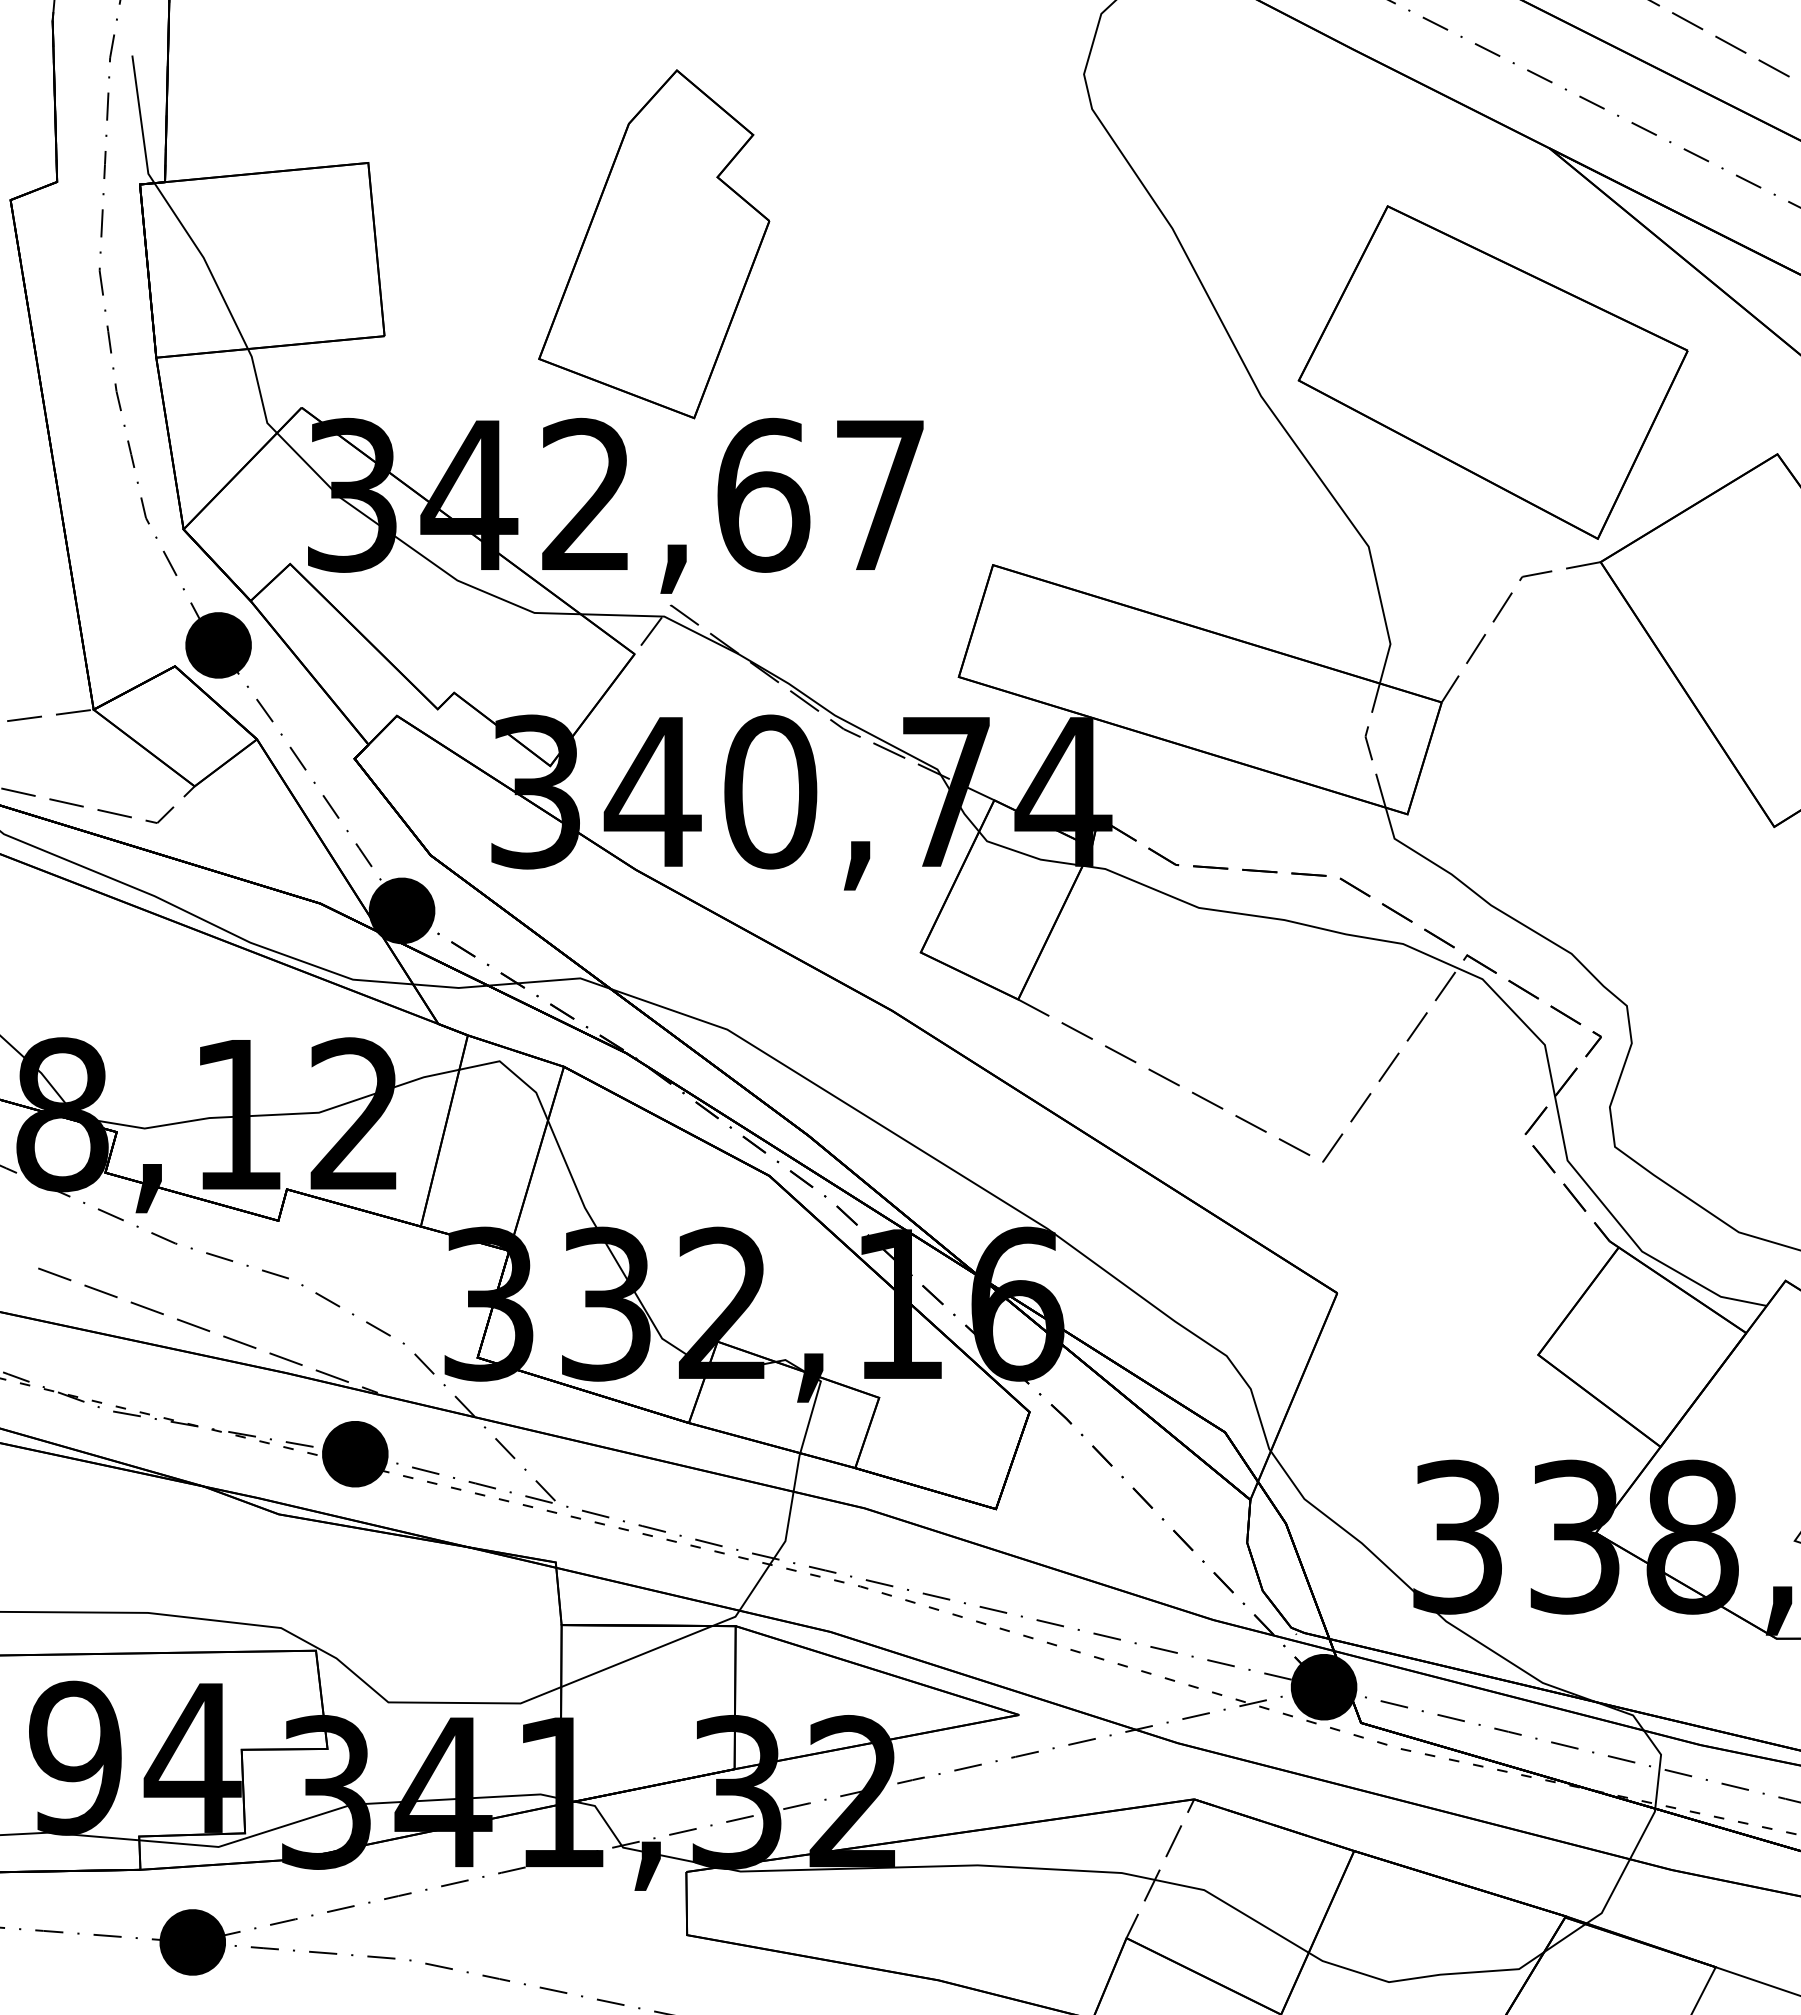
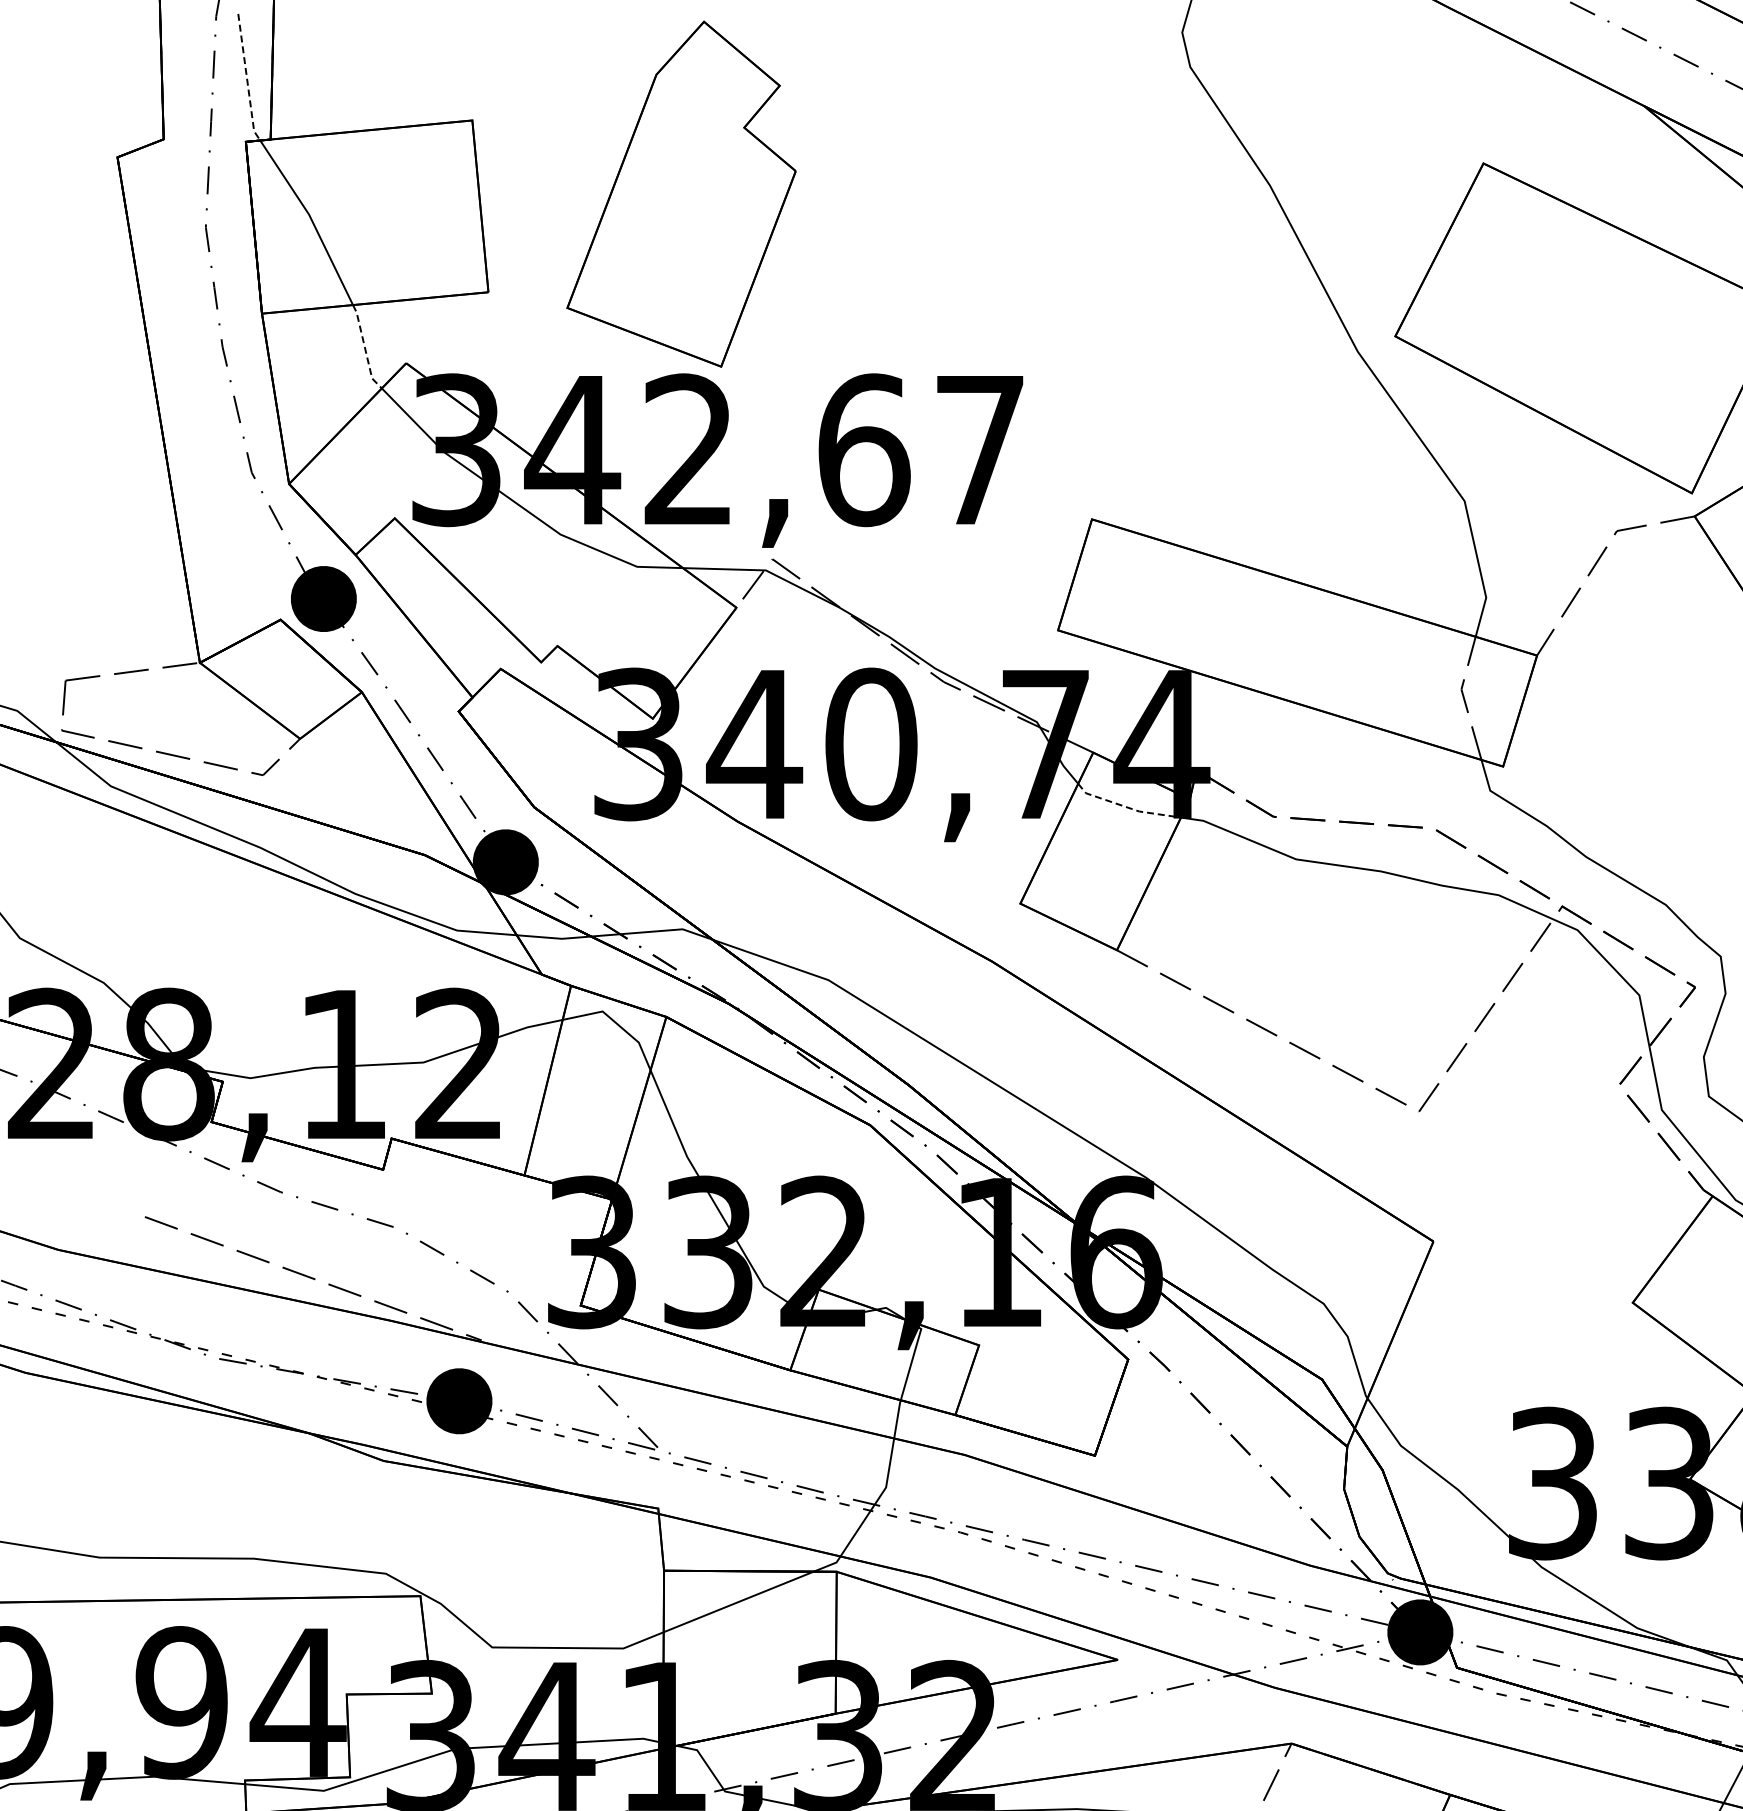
line: (141, 121) -> (247, 79), solid -> dashed
part: (654, 244) -> (681, 194), moved
line: (260, 392) -> (365, 348), solid -> dashed
line: (1028, 855) -> (1127, 807), solid -> dashed

